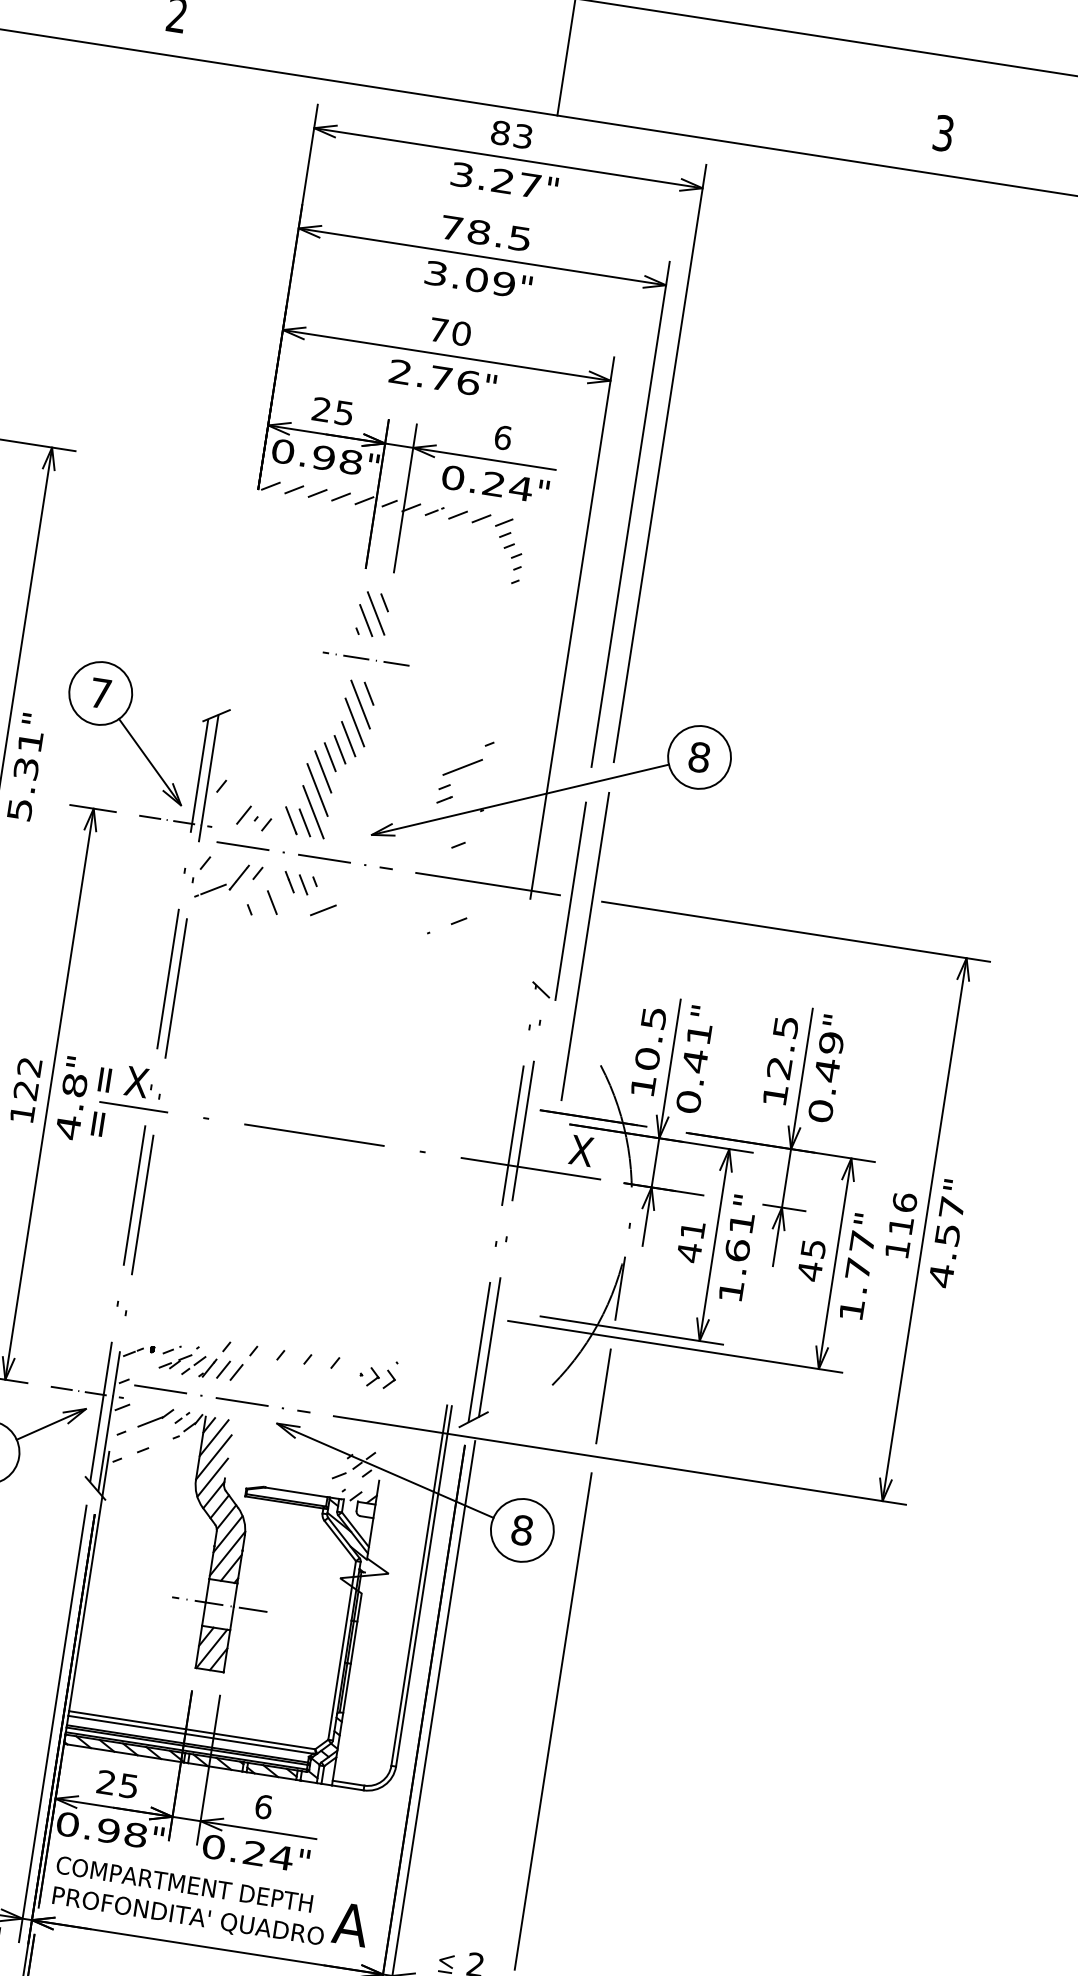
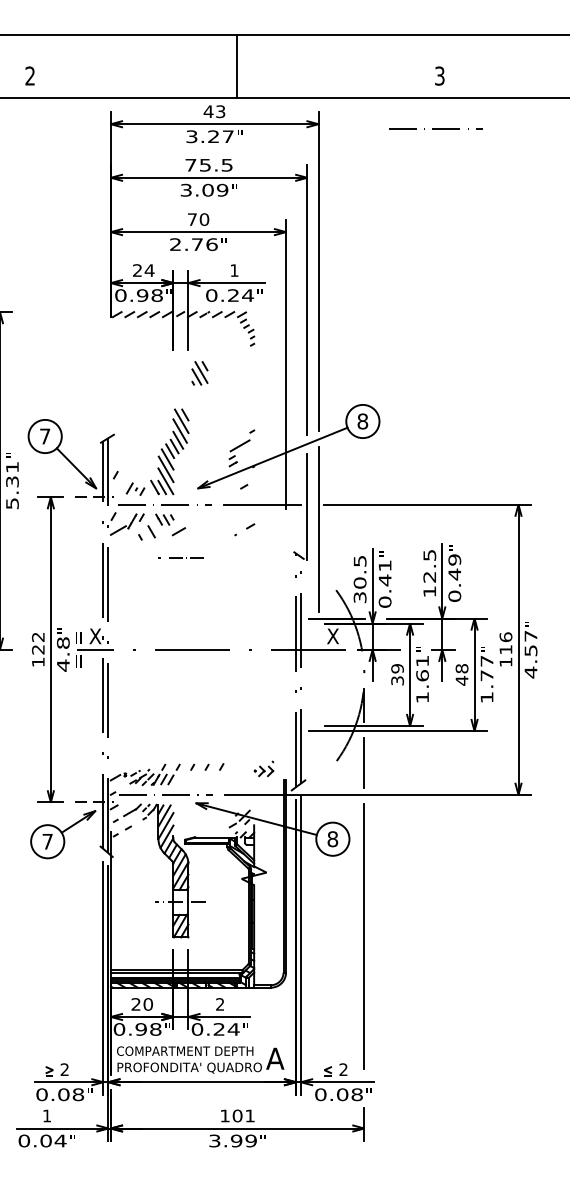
text: (500, 132) -> (208, 111), 83 -> 43
text: (479, 230) -> (205, 164), 78.5 -> 75.5
line: (920, 230) -> (435, 128), added
text: (343, 413) -> (149, 270), 25 -> 24
text: (503, 437) -> (234, 270), 6 -> 1
part: (372, 614) -> (199, 373), moved
line: (365, 657) -> (180, 557), moved
text: (642, 1085) -> (359, 597), 10.5 -> 30.5
text: (691, 1240) -> (397, 674), 41 -> 39
text: (812, 1248) -> (461, 668), 45 -> 48
part: (377, 1372) -> (263, 768), moved
text: (129, 1786) -> (148, 1004), 25 -> 20
text: (264, 1807) -> (220, 1004), 6 -> 2

